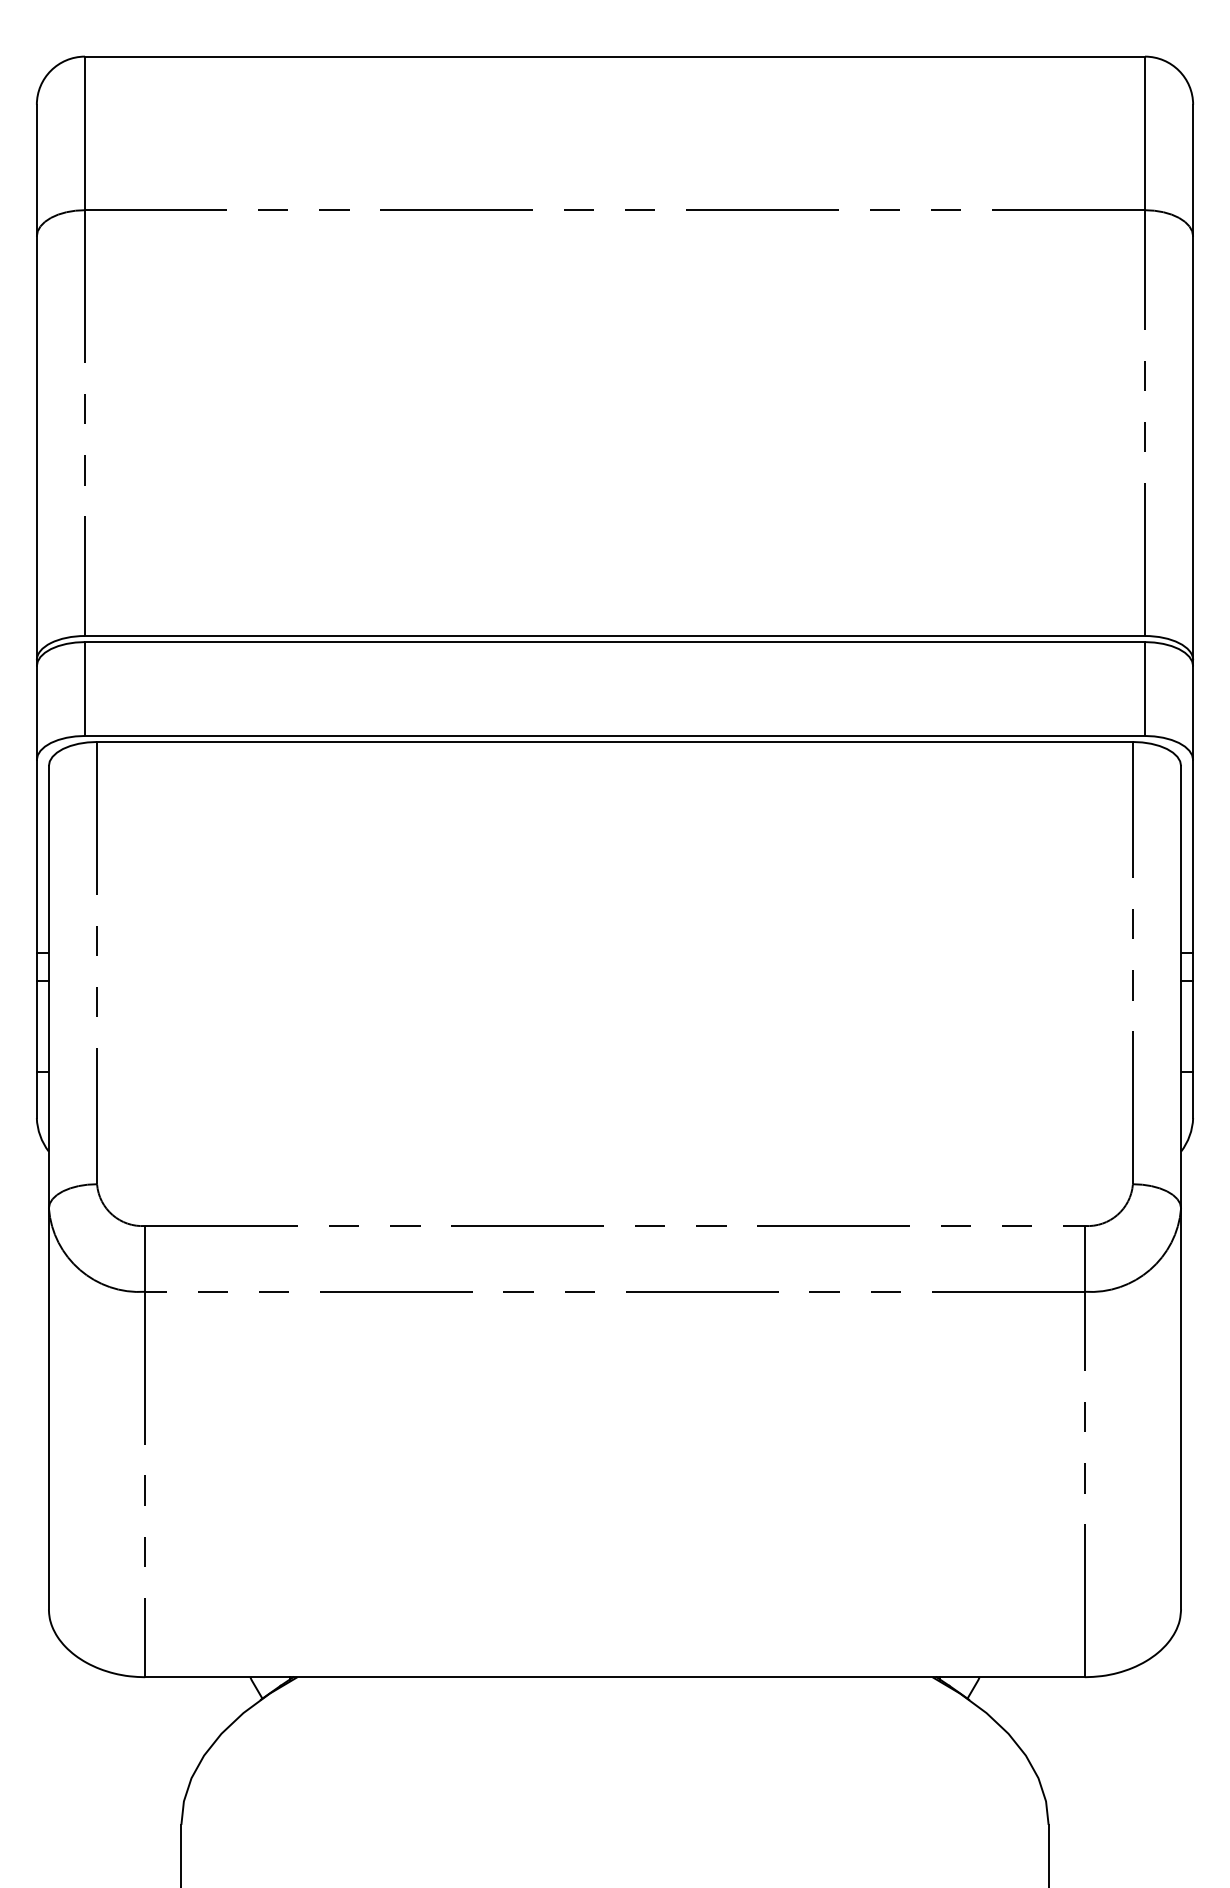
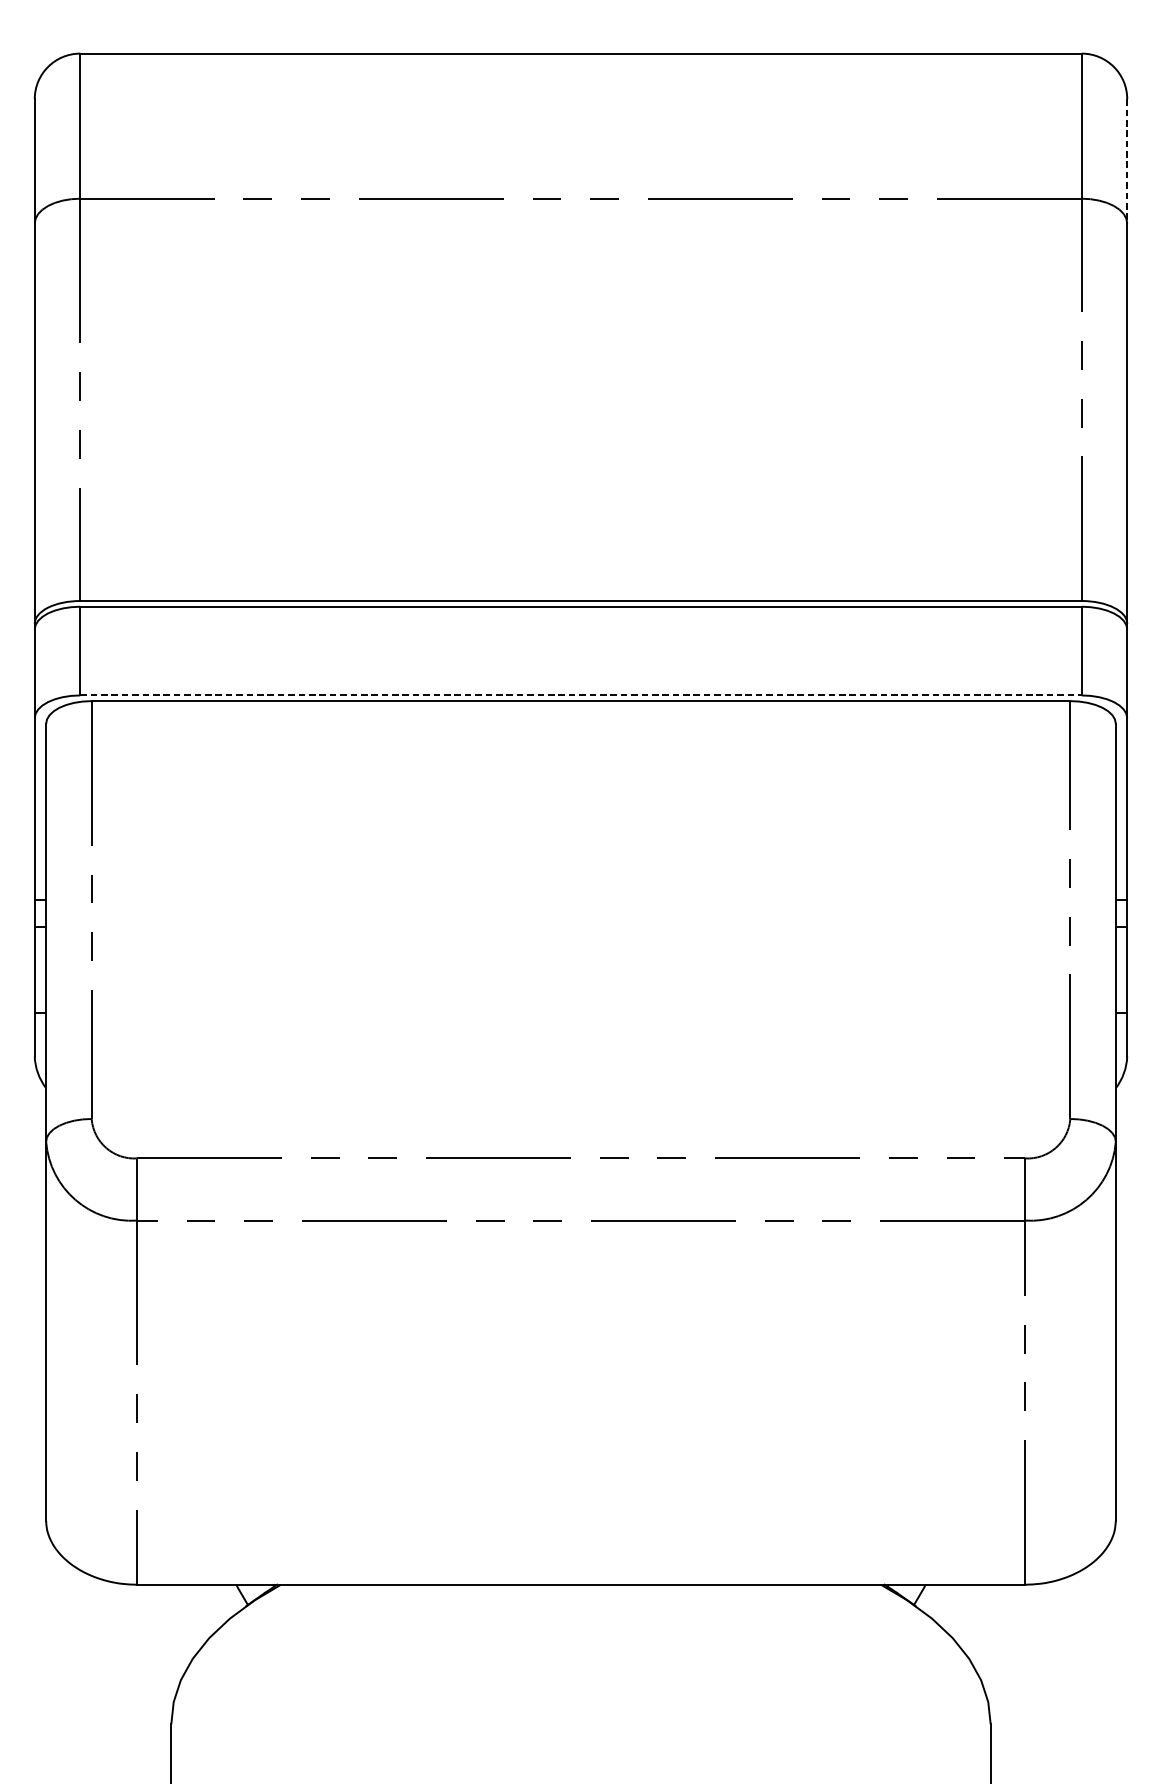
line: (1193, 170) -> (1127, 161), solid -> dashed
line: (615, 735) -> (581, 695), solid -> dashed

